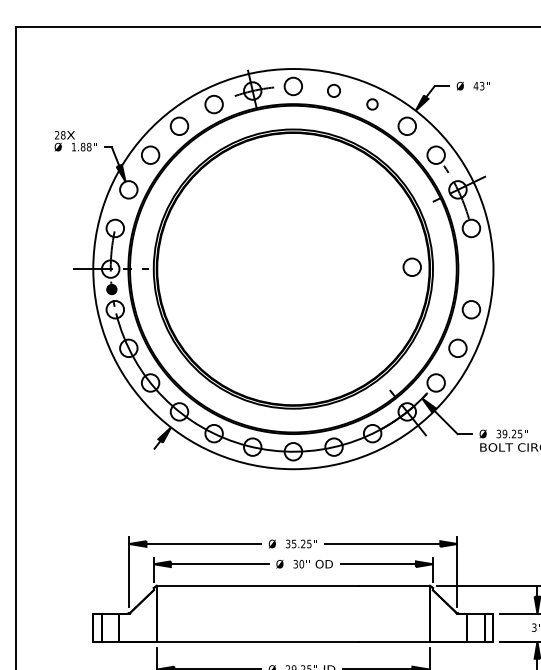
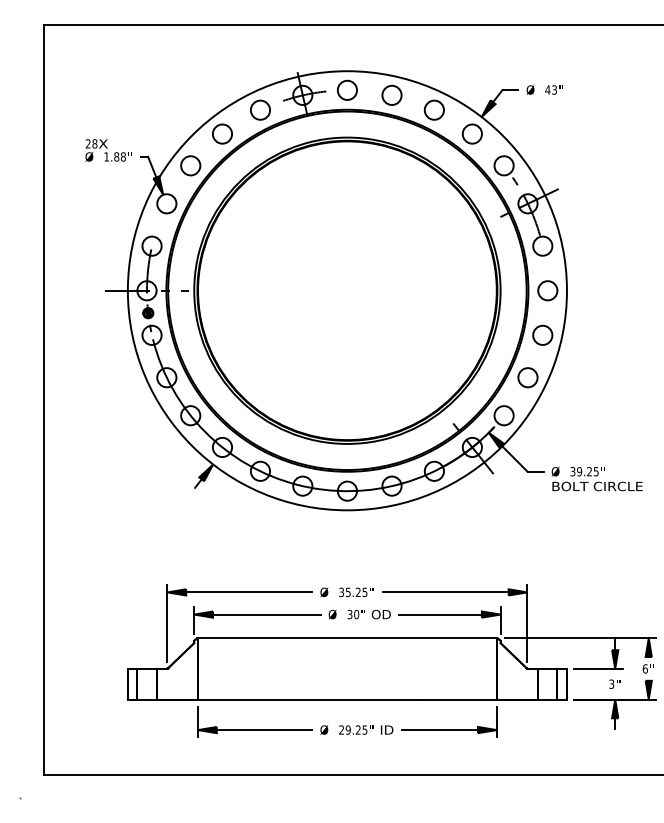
circle: (333, 90) -> (391, 94), size x1.43
circle: (371, 103) -> (433, 109), size x1.67
circle: (411, 267) -> (547, 290), moved

